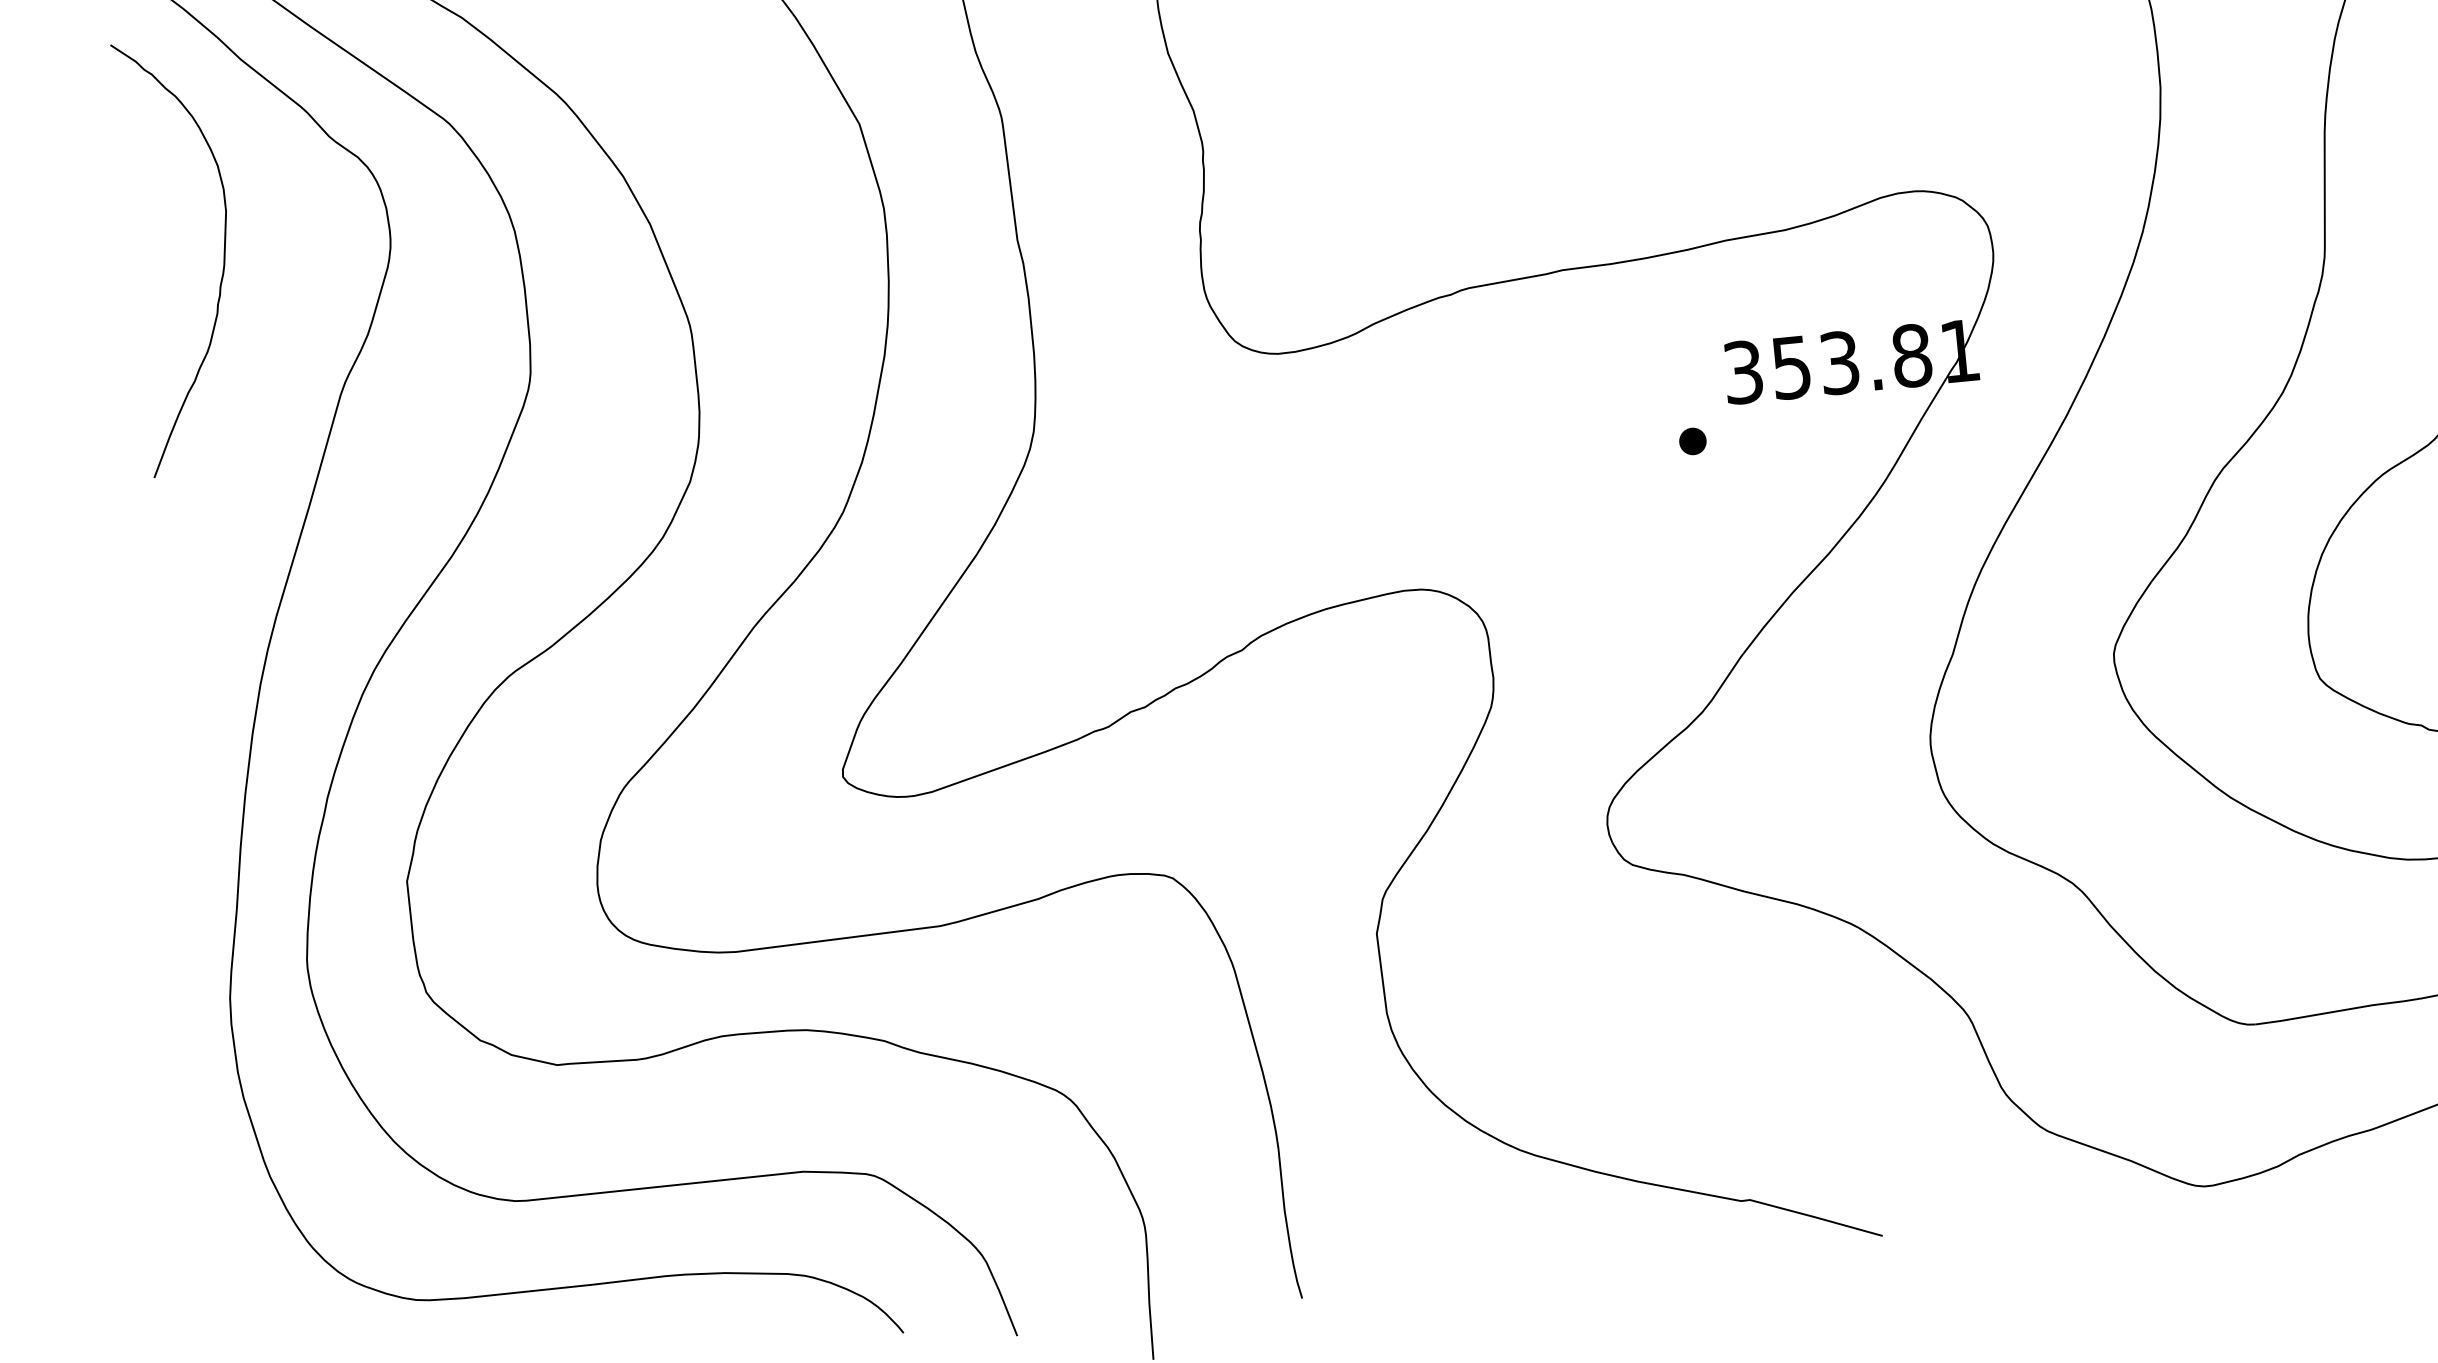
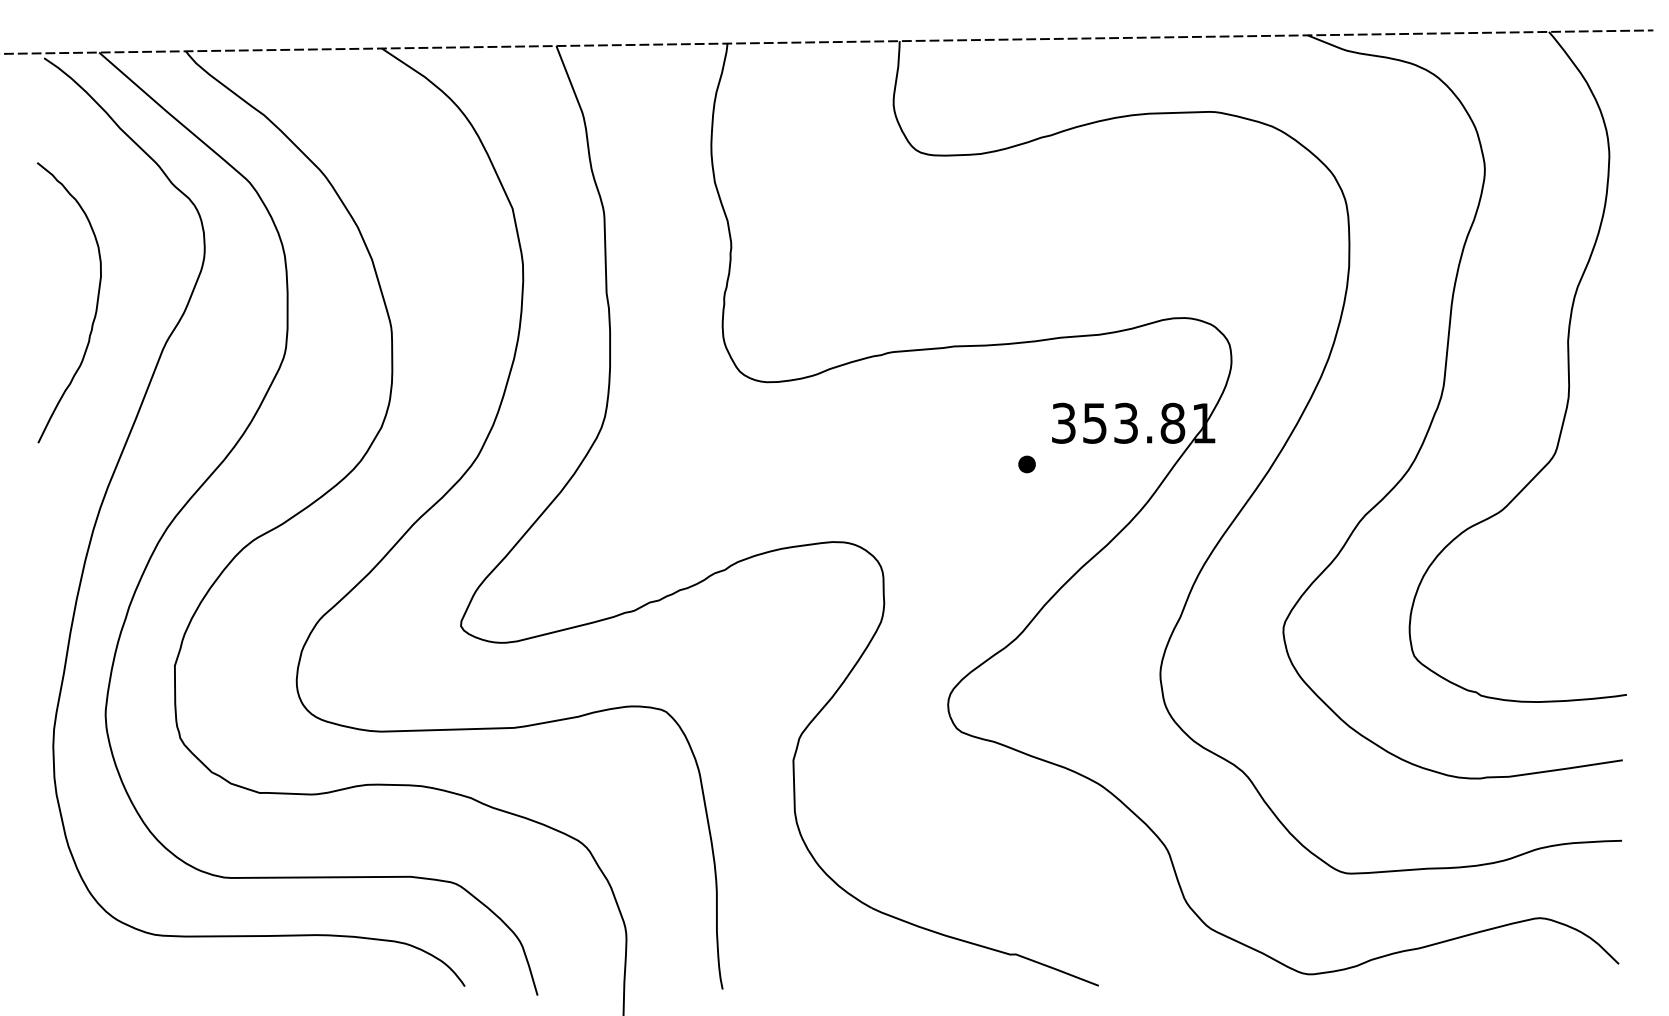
curve: (222, 261) -> (95, 308), moved

